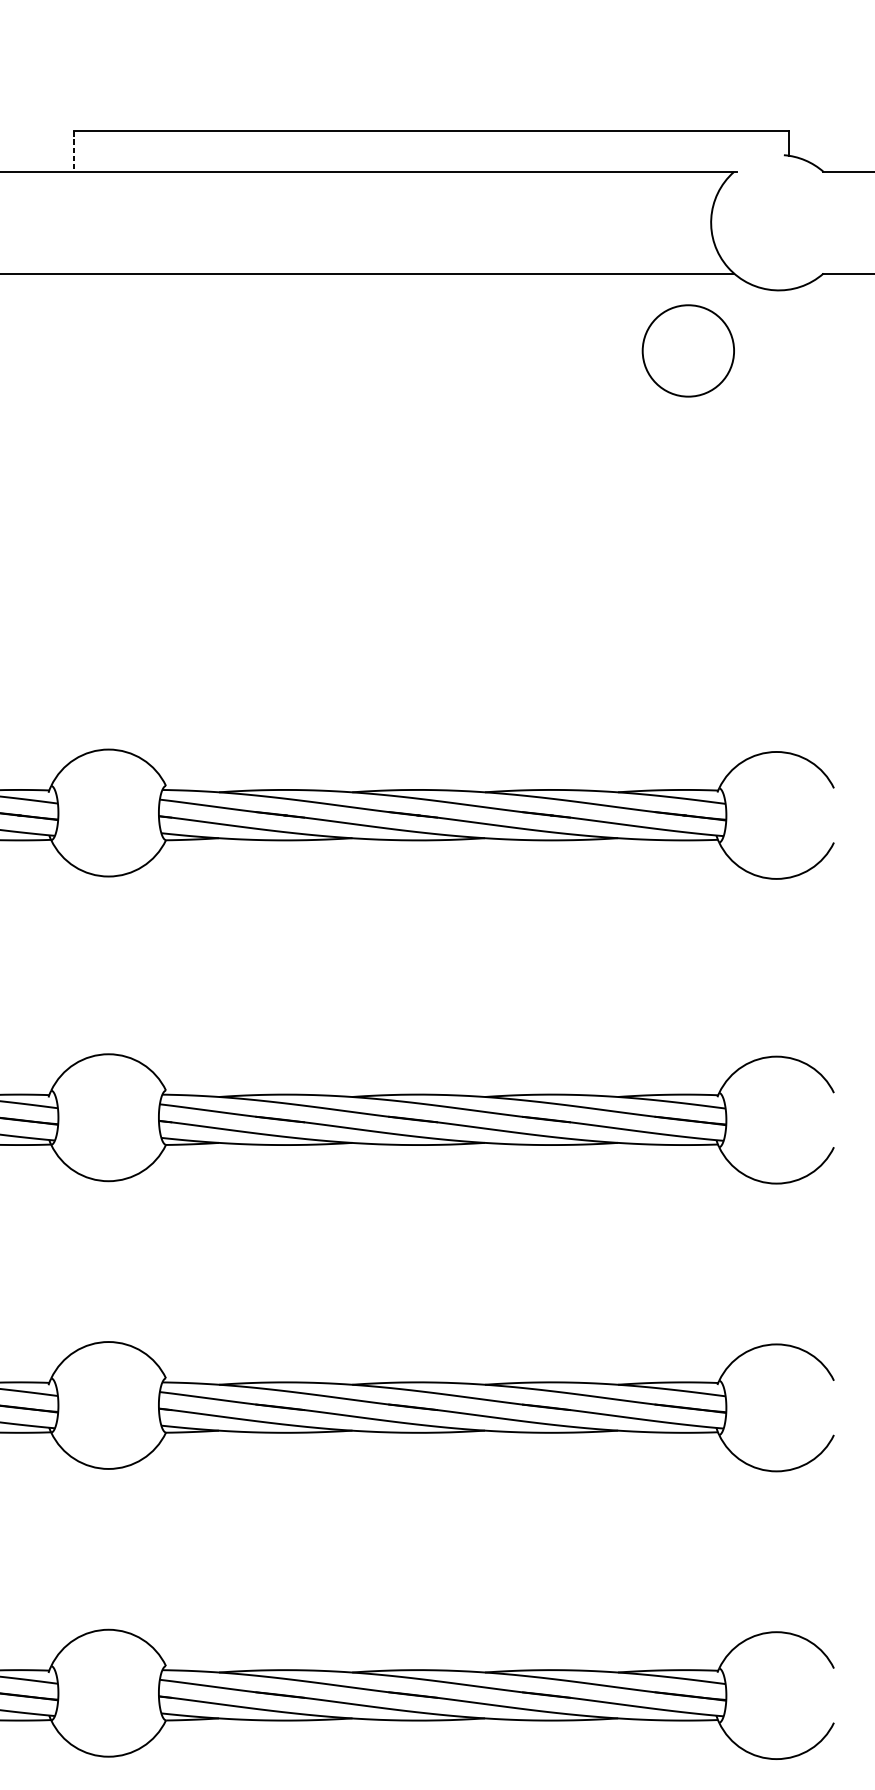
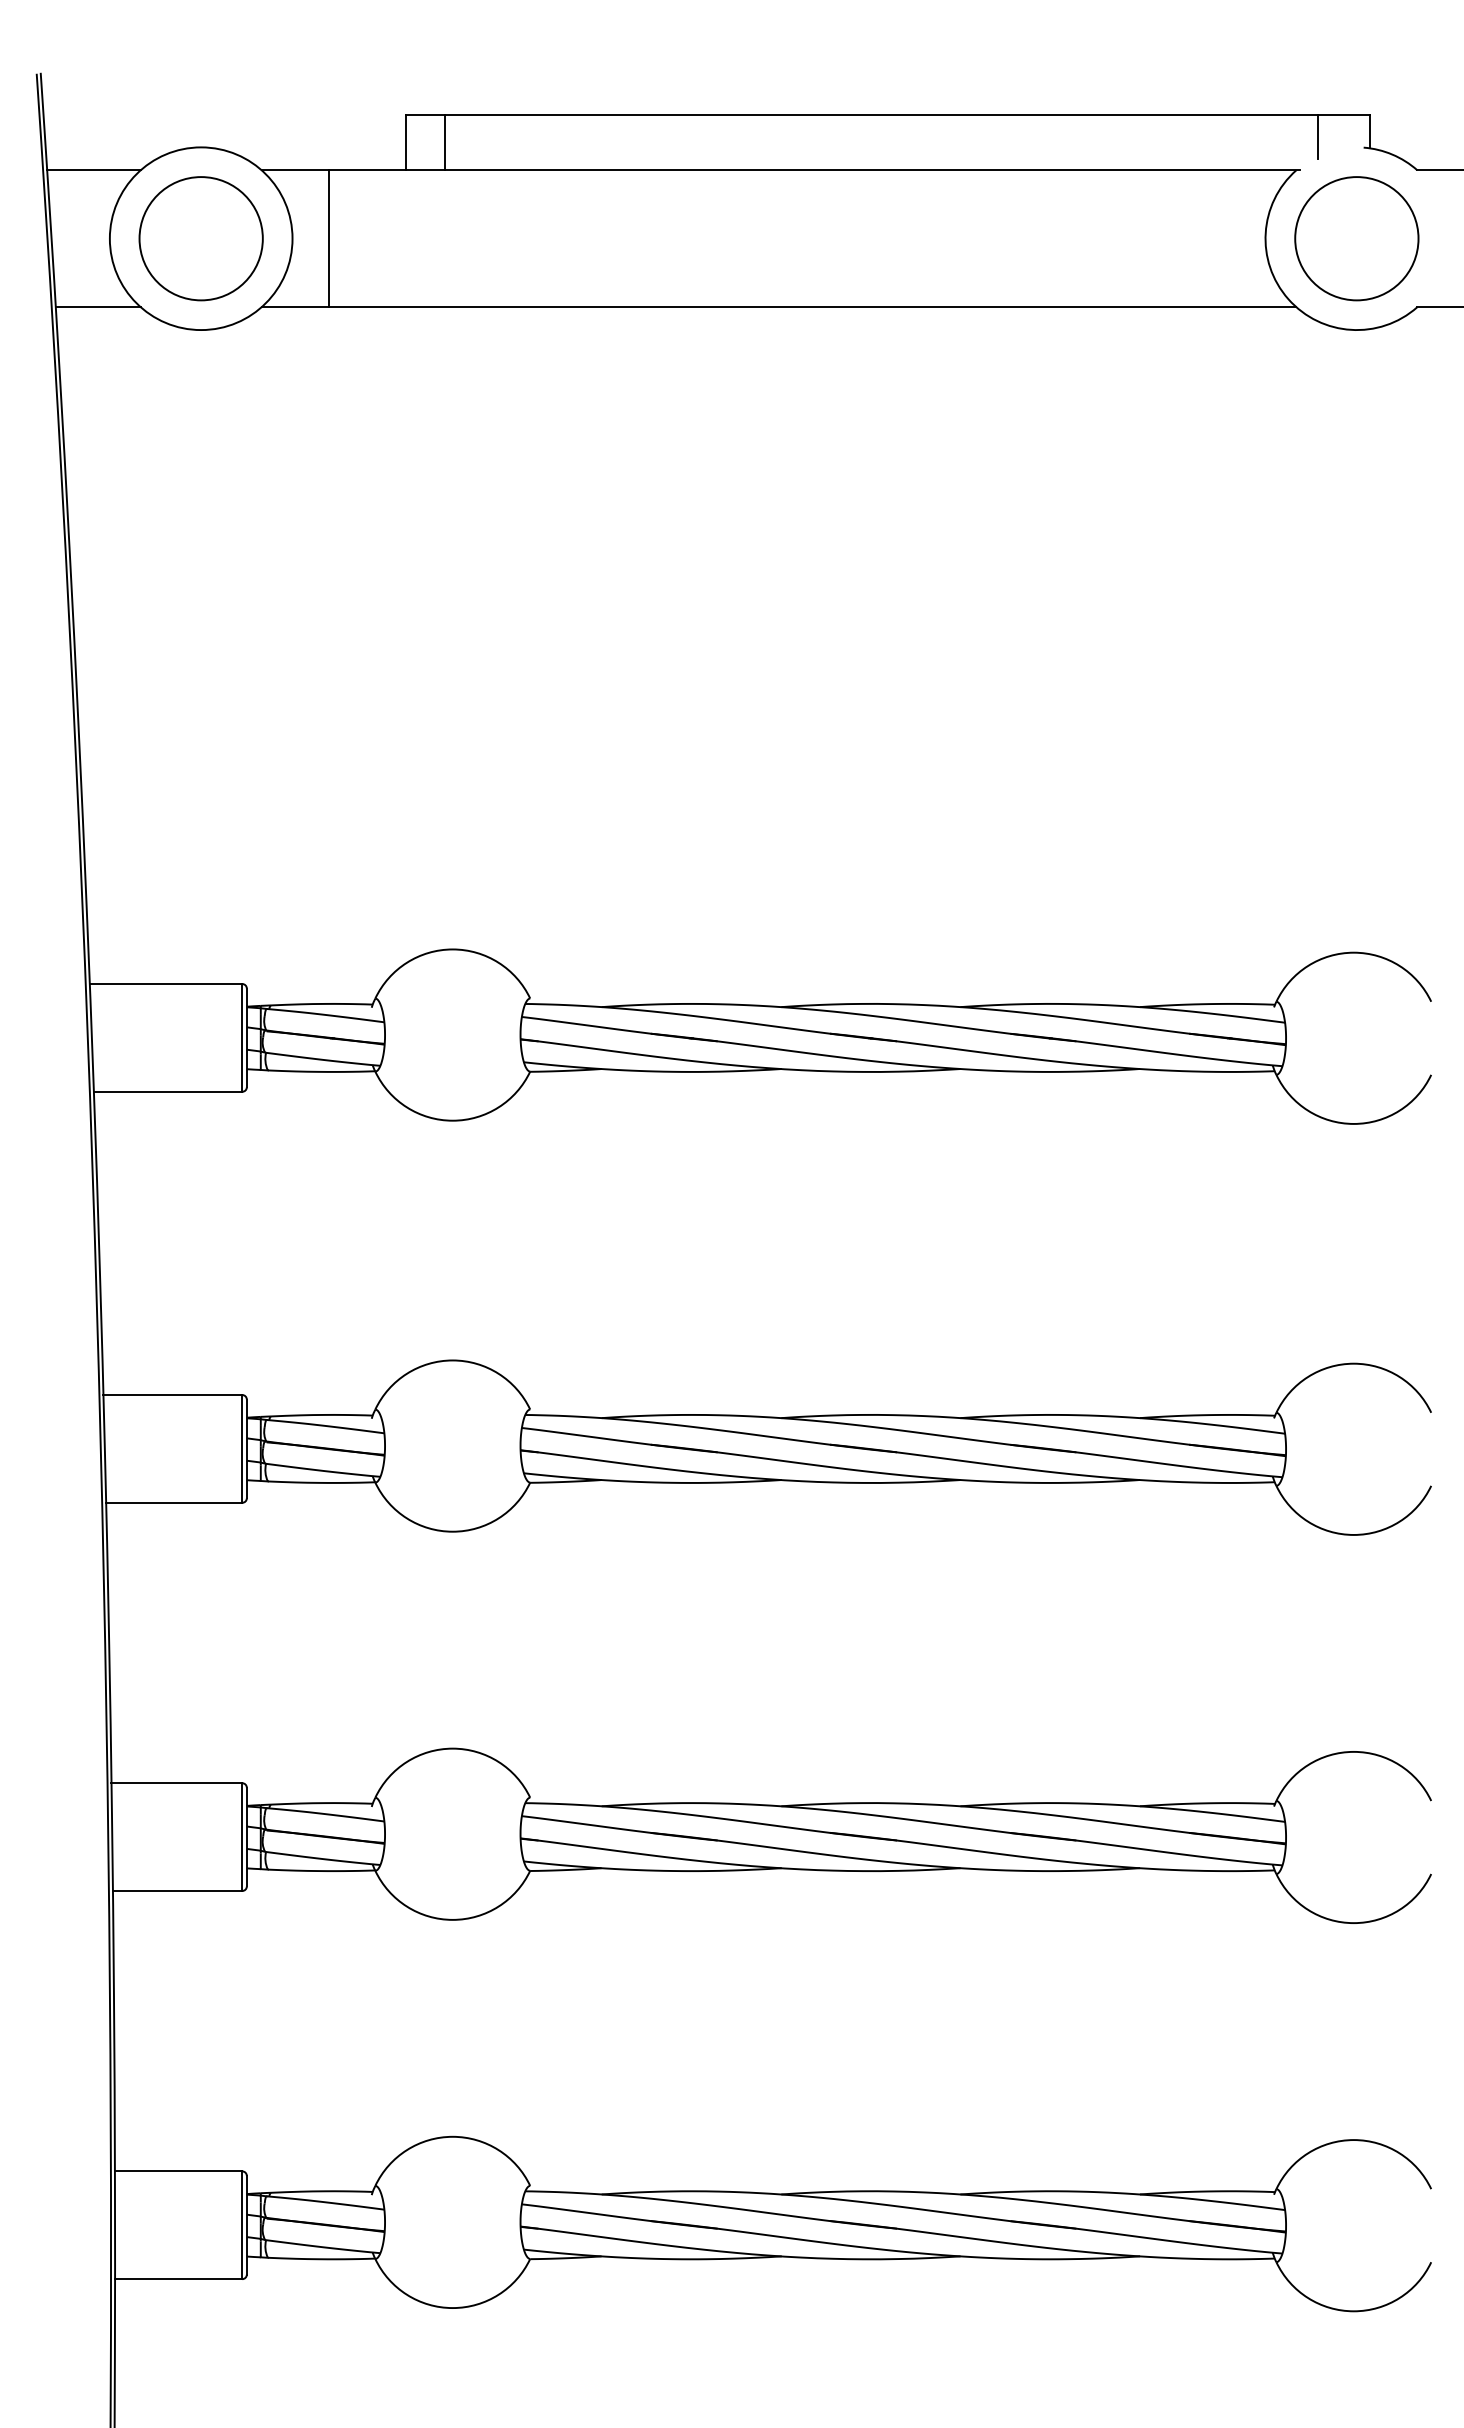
line: (750, 146) -> (1318, 136), added
line: (103, 151) -> (445, 142), added
line: (73, 152) -> (405, 143), dashed -> solid
line: (17, 222) -> (329, 238), added
circle: (688, 350) -> (1356, 238), moved

